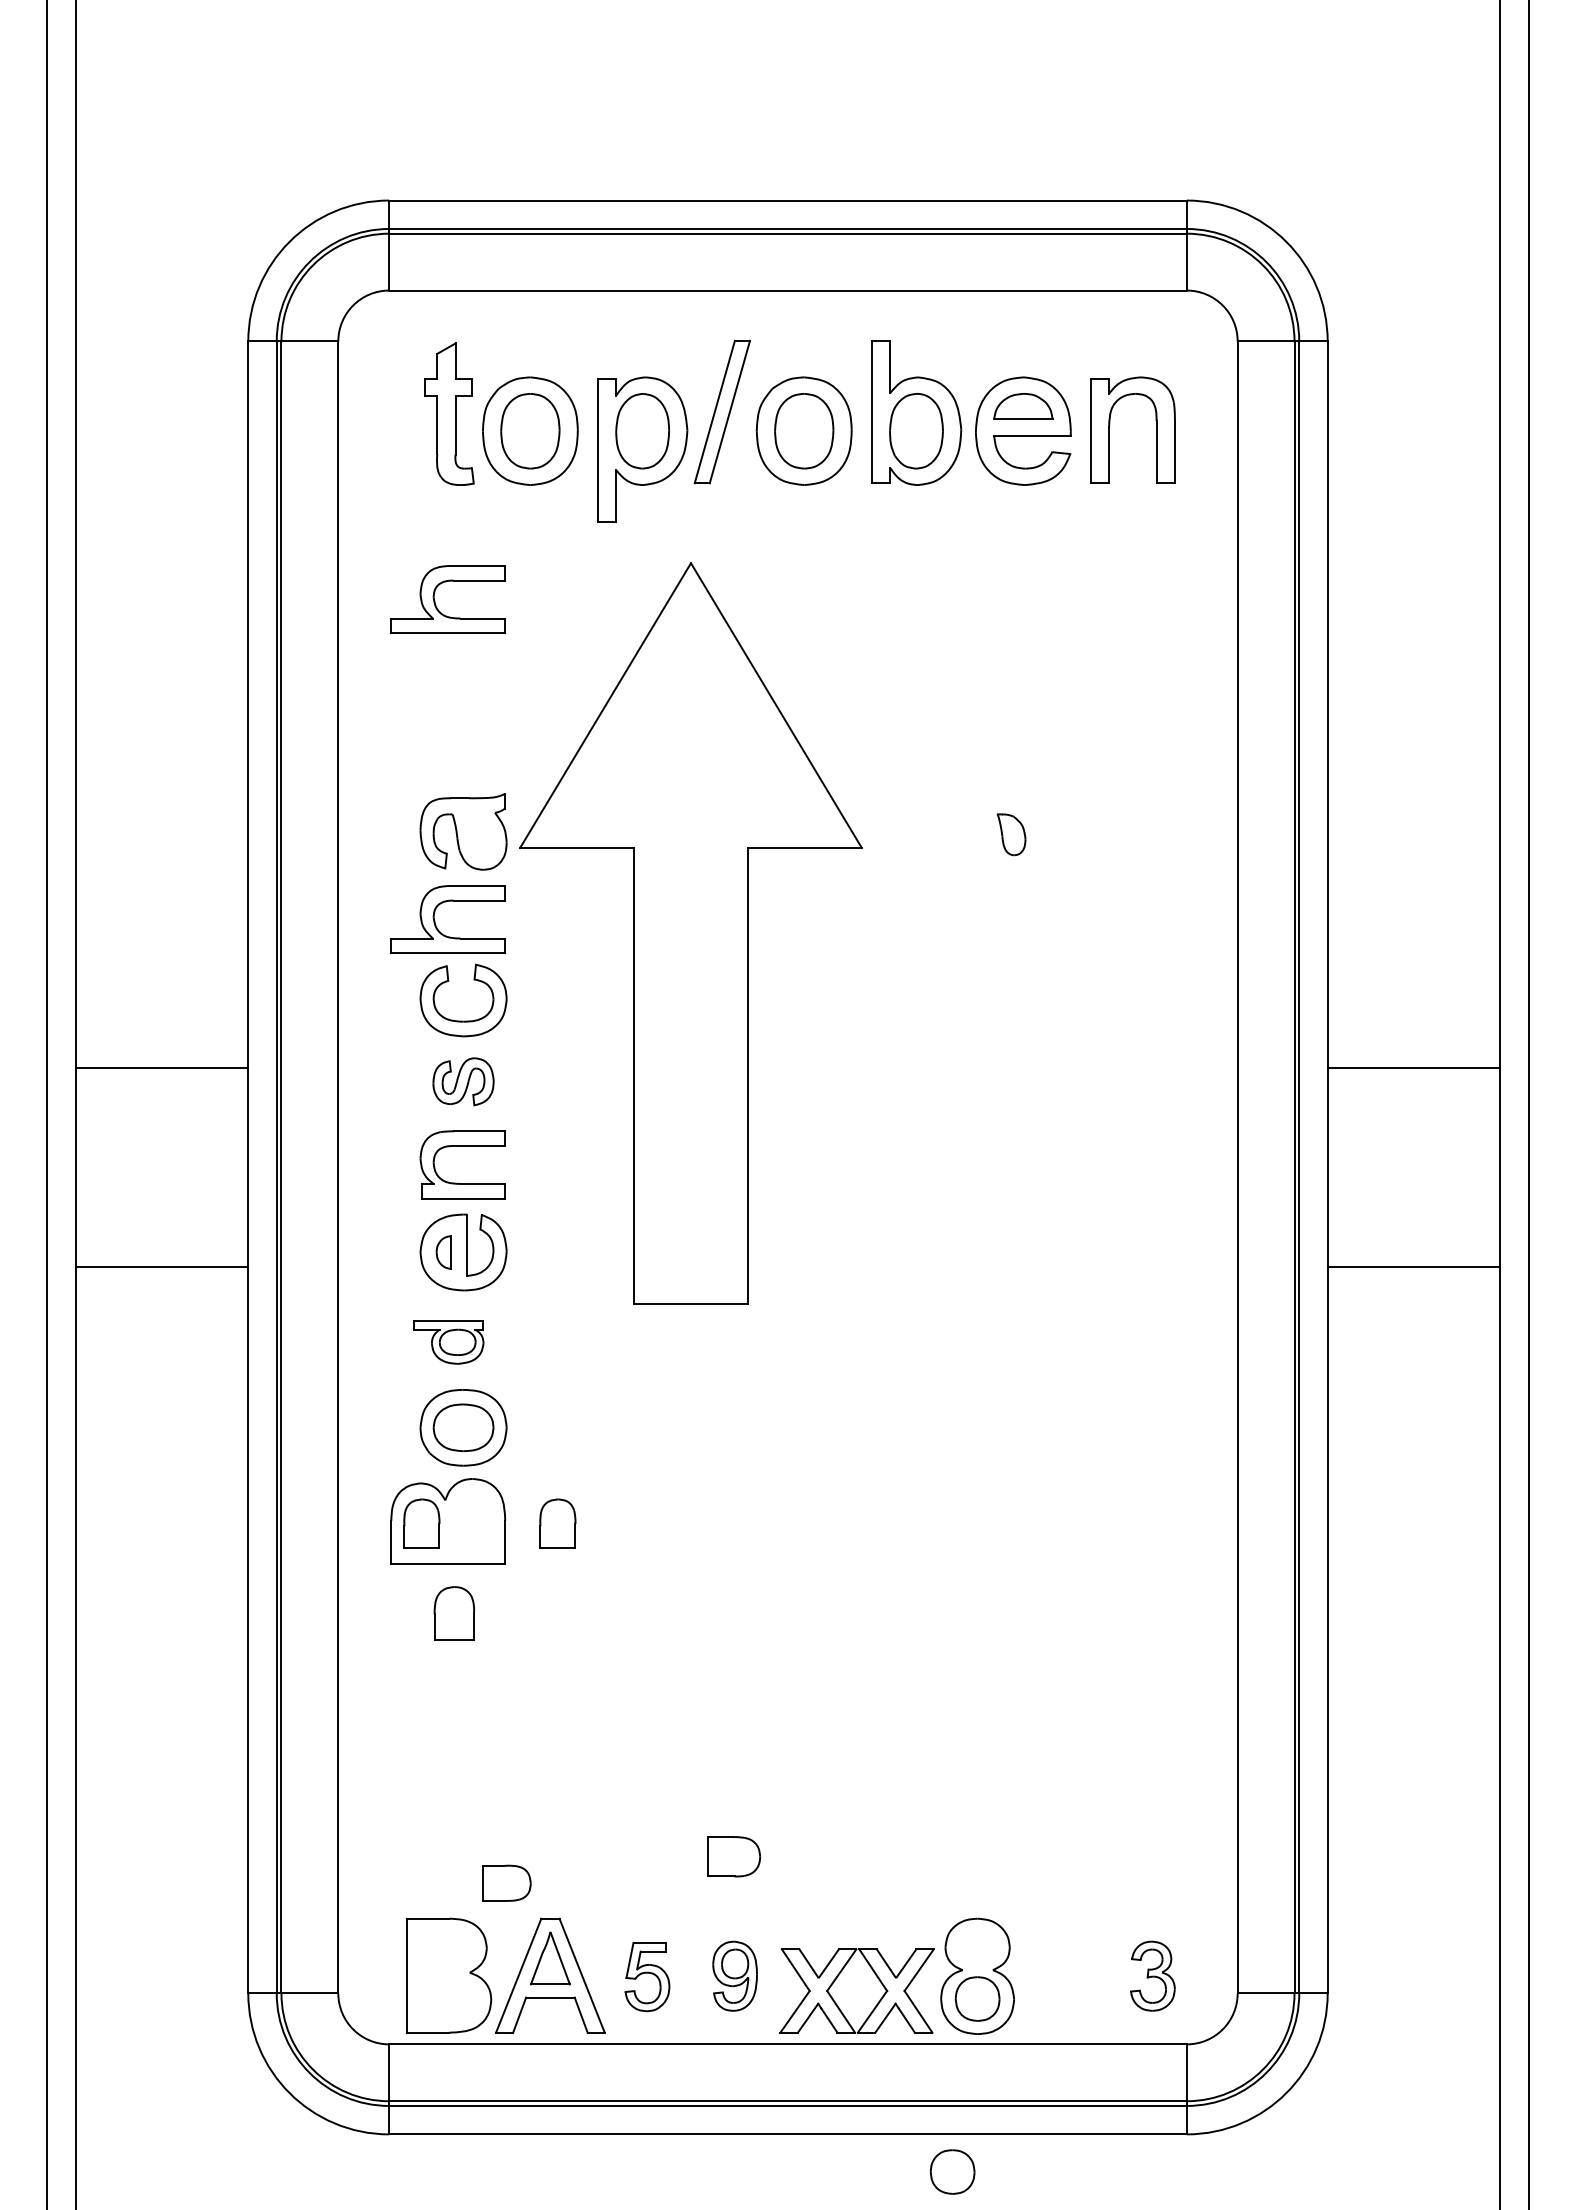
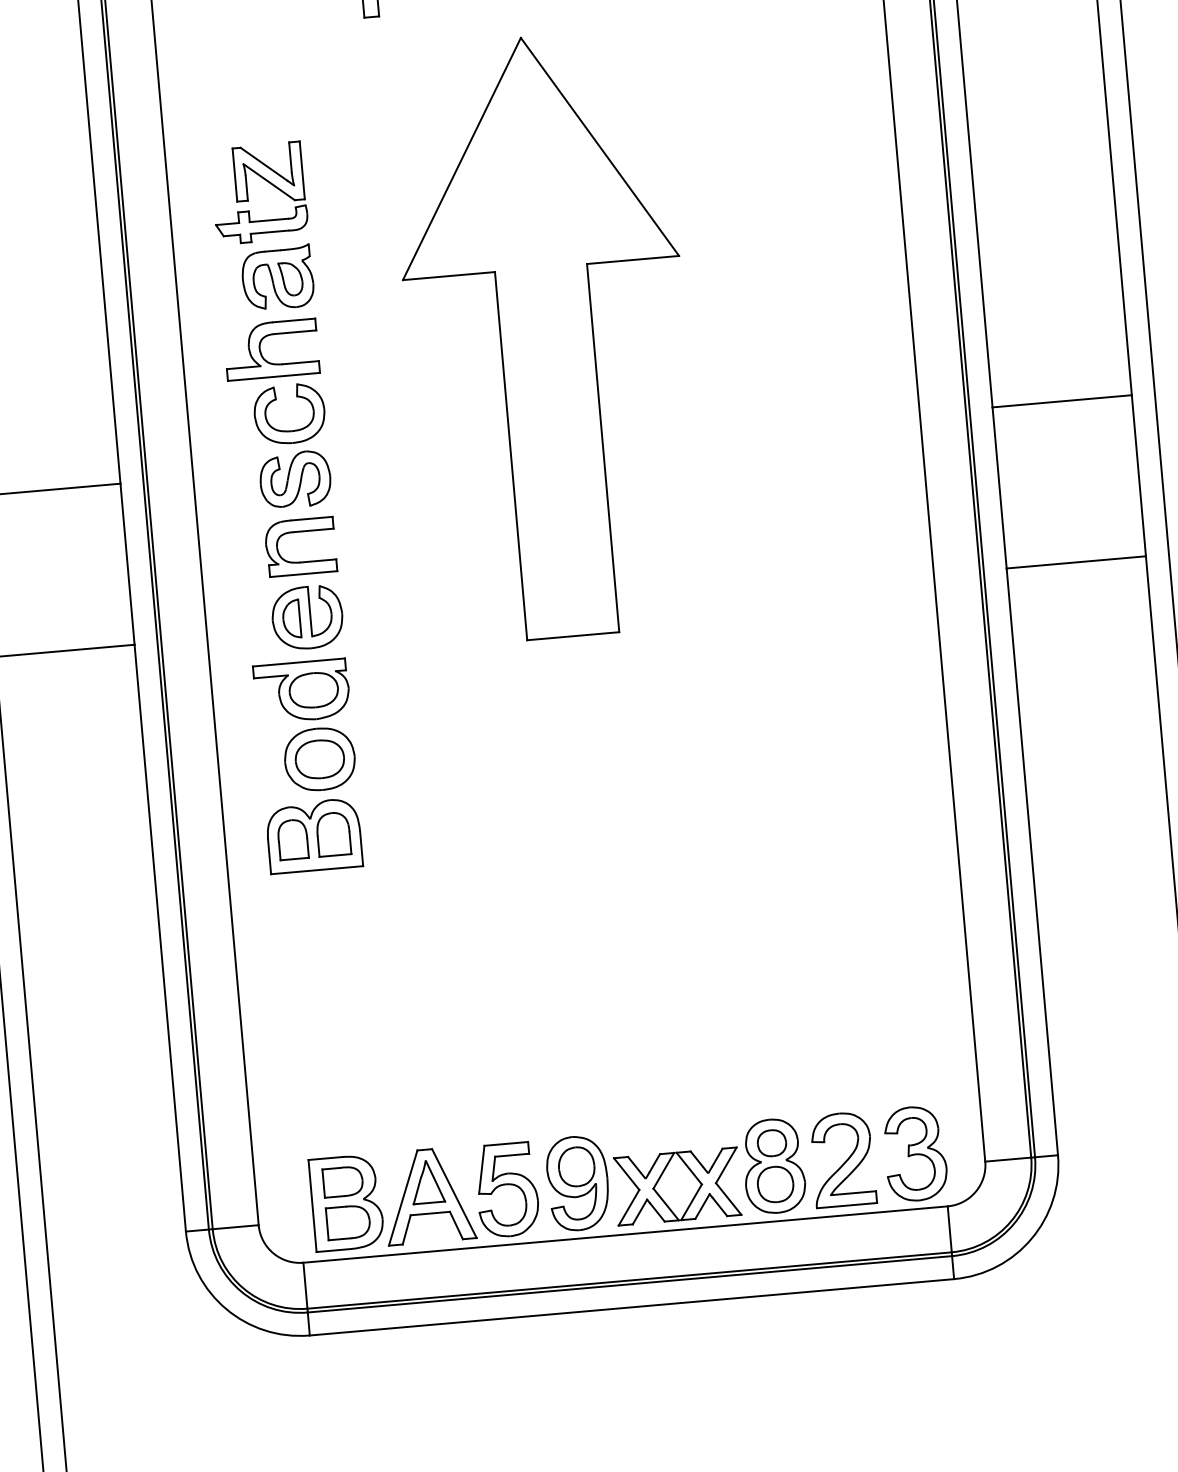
part: (435, 600) -> (238, 92), removed
part: (435, 725) -> (247, 193), added
part: (1011, 834) -> (290, 278), moved
part: (690, 933) -> (546, 337), moved
part: (463, 1081) -> (295, 479), size x1.43
part: (443, 1252) -> (291, 619), size x1.43
part: (448, 1342) -> (301, 691), size x1.67
part: (557, 1523) -> (402, 830), removed
part: (453, 1613) -> (332, 834), moved
part: (734, 1856) -> (348, 1222), moved
part: (506, 1882) -> (342, 1181), moved
part: (977, 1947) -> (771, 1142), added
part: (734, 1975) -> (577, 1182), size x1.67
part: (1062, 1975) -> (842, 1159), added
part: (1152, 1975) -> (915, 1153), size x1.67
part: (647, 1976) -> (507, 1189), size x1.67
part: (952, 2171) -> (767, 1325), removed

